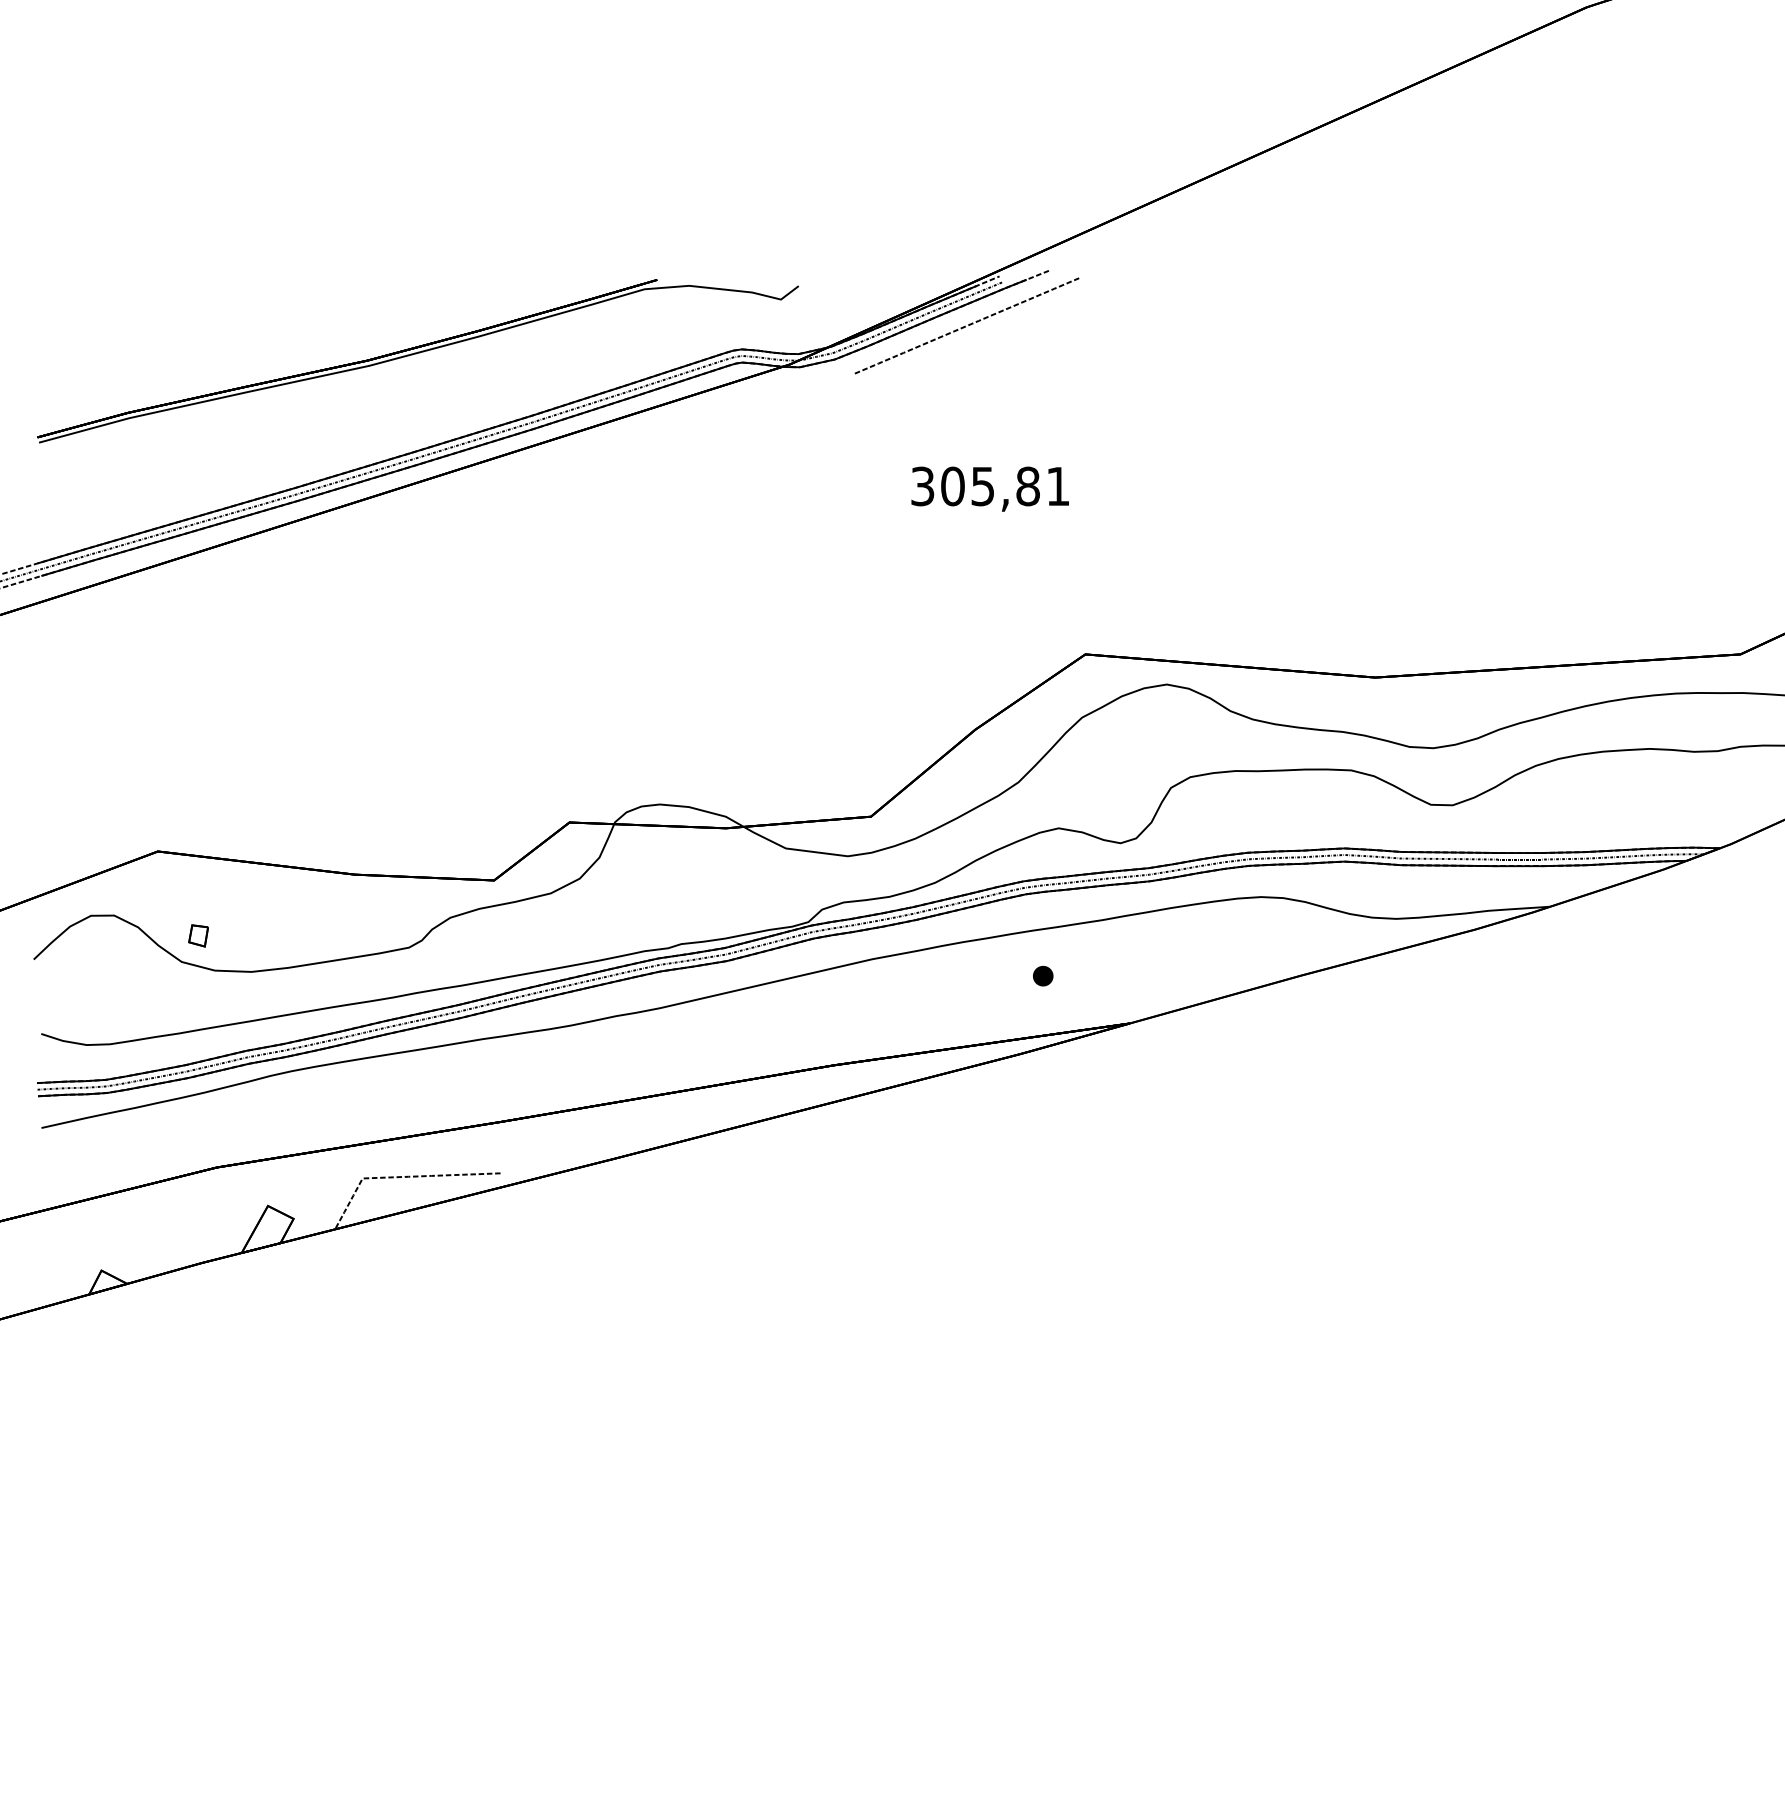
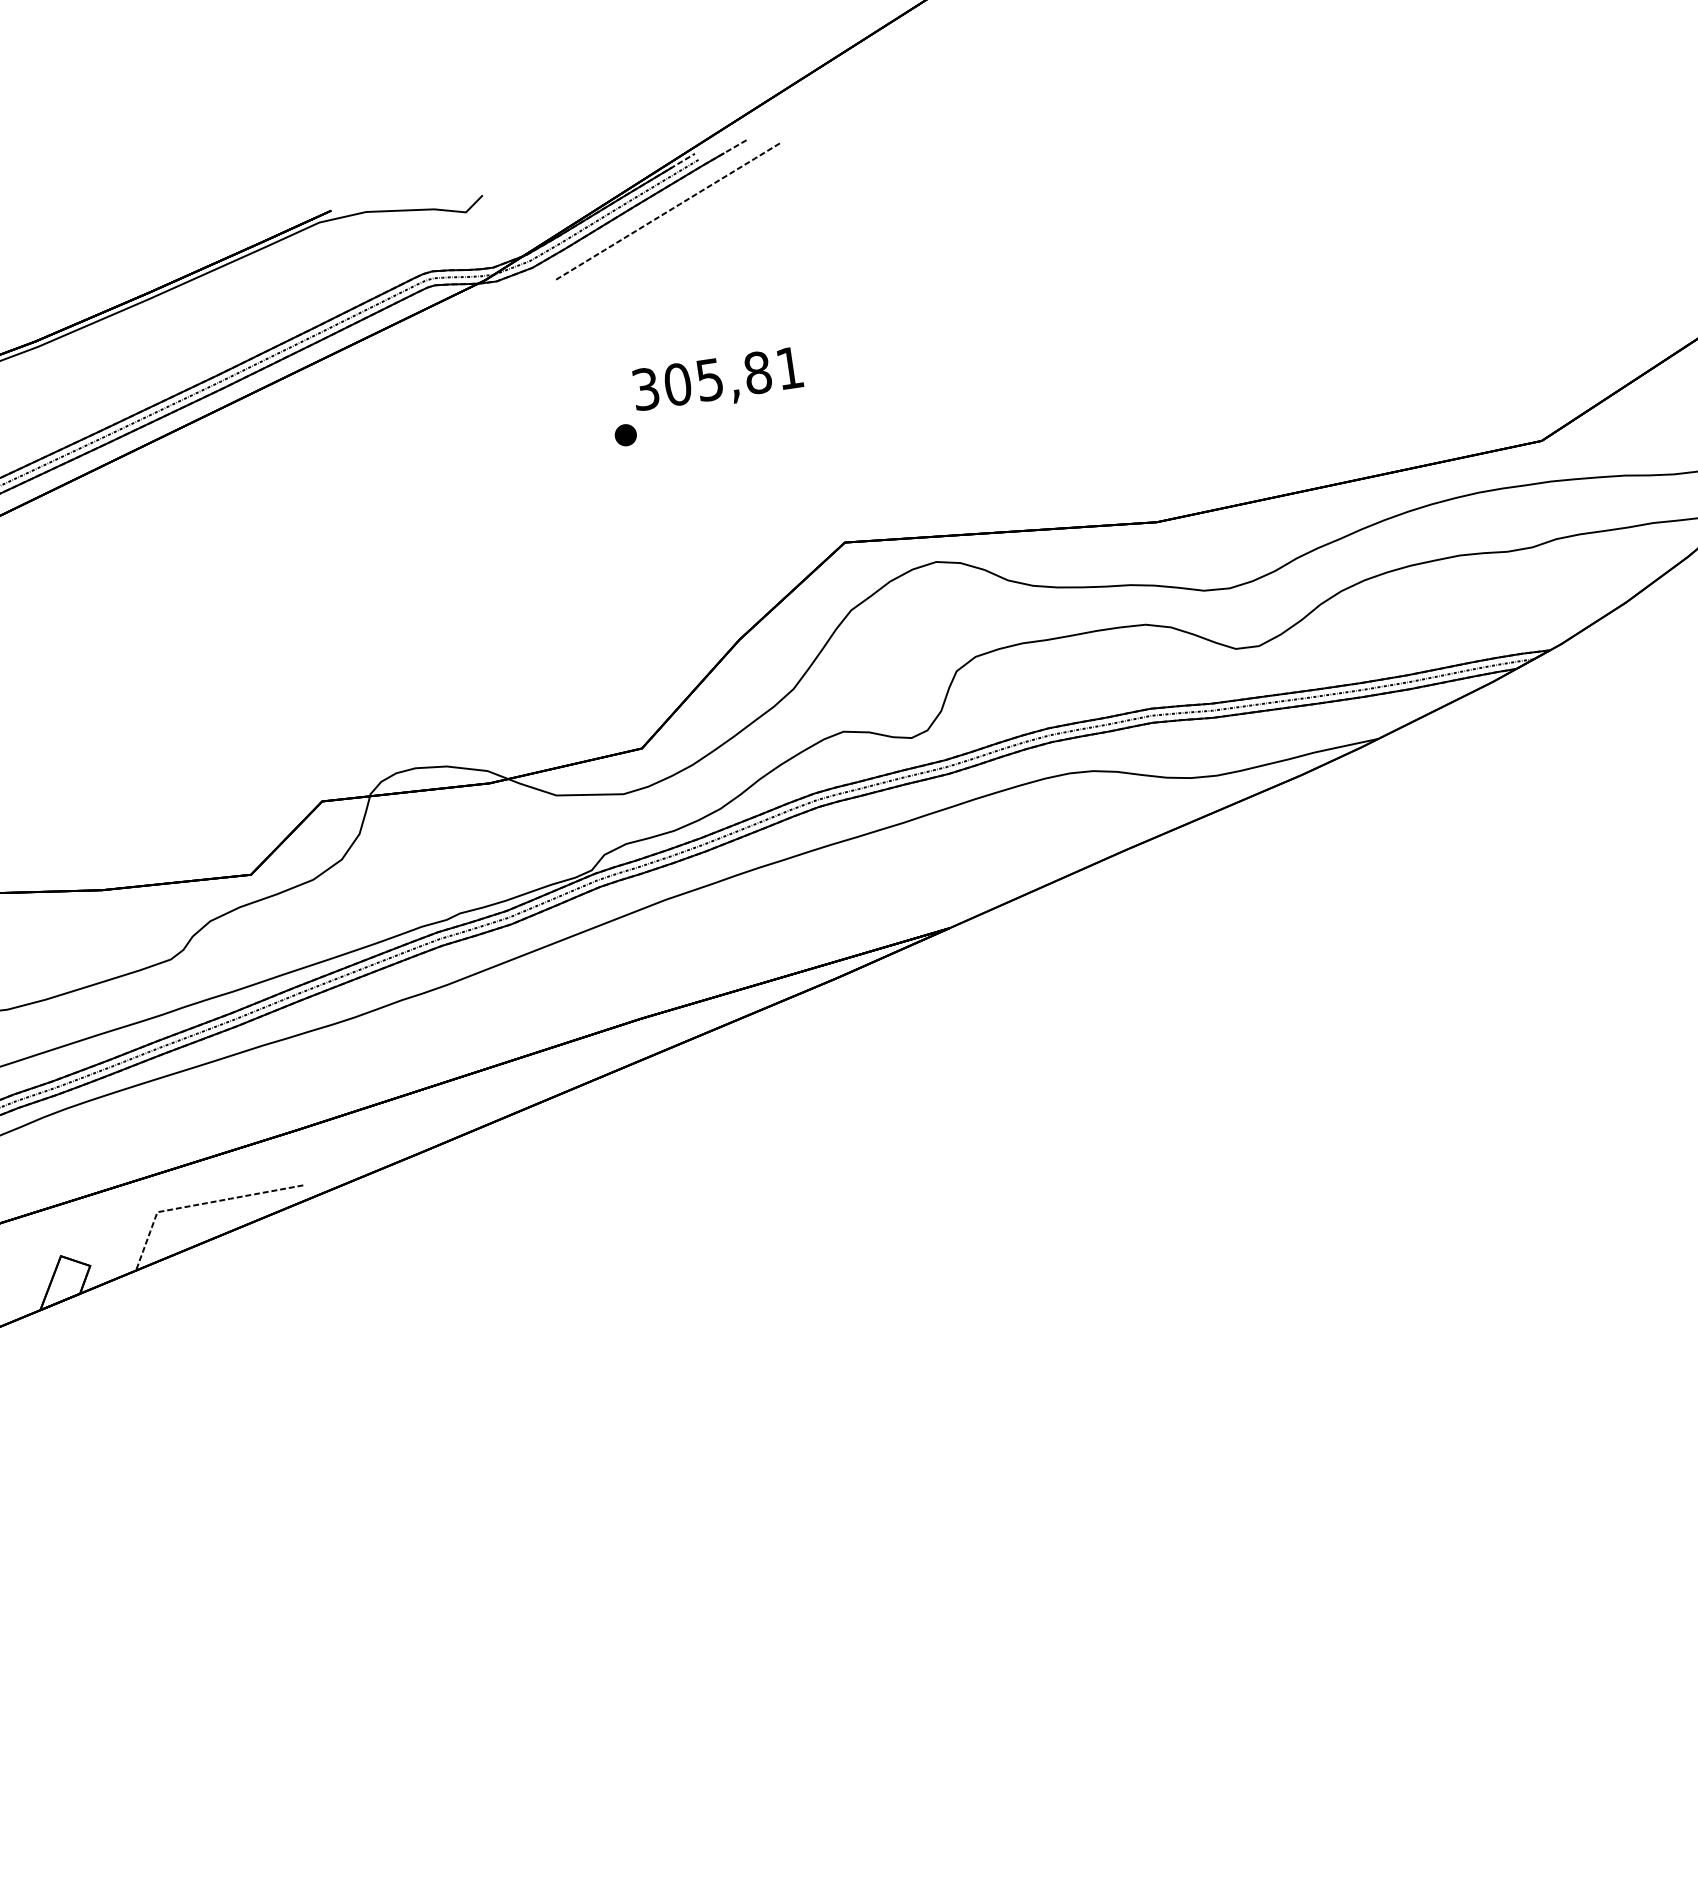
part: (1043, 975) -> (626, 434), moved

